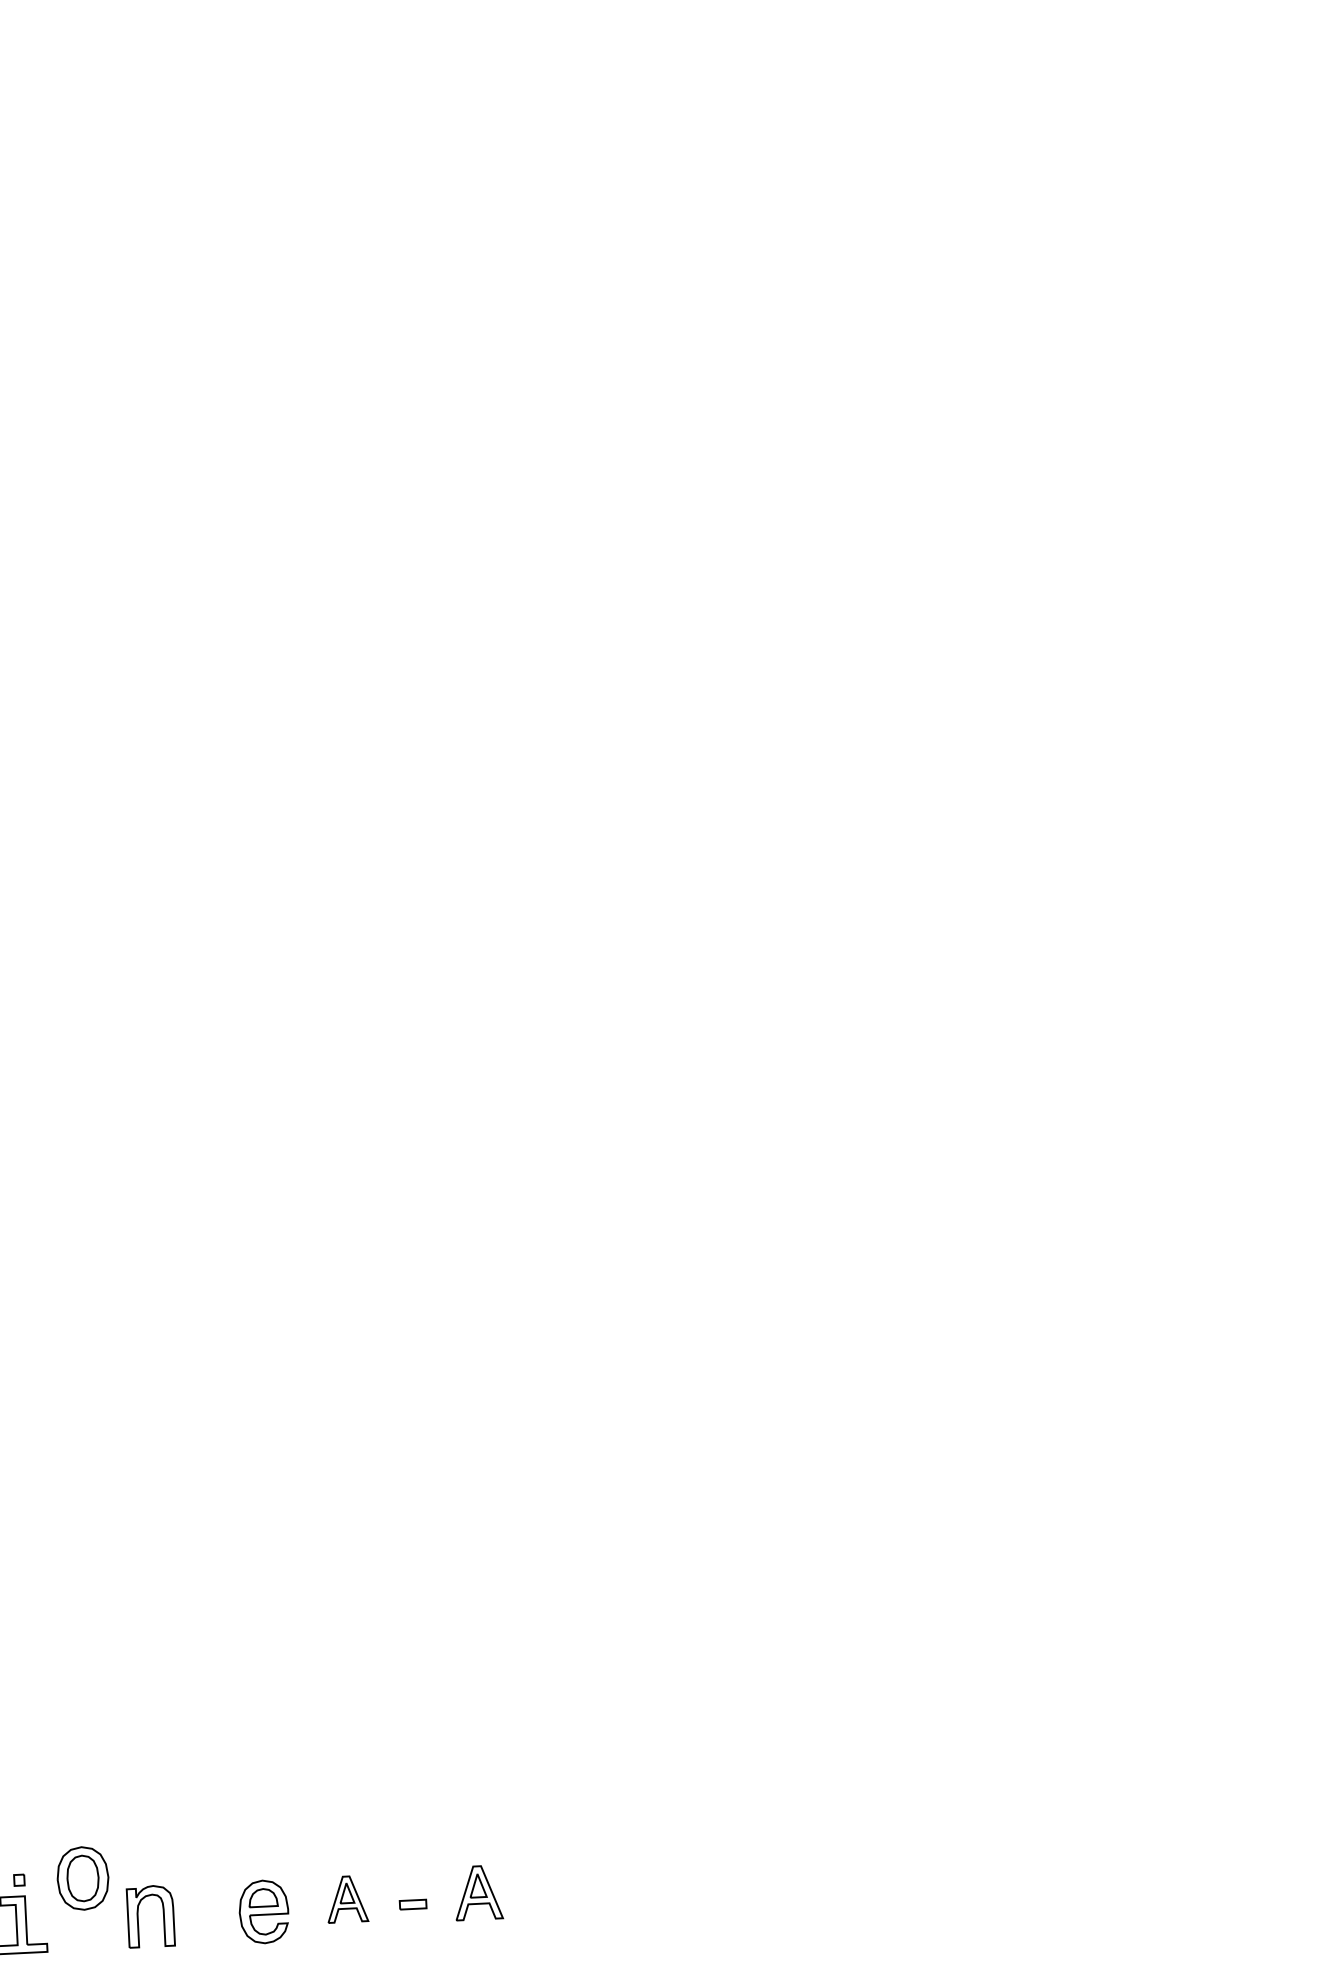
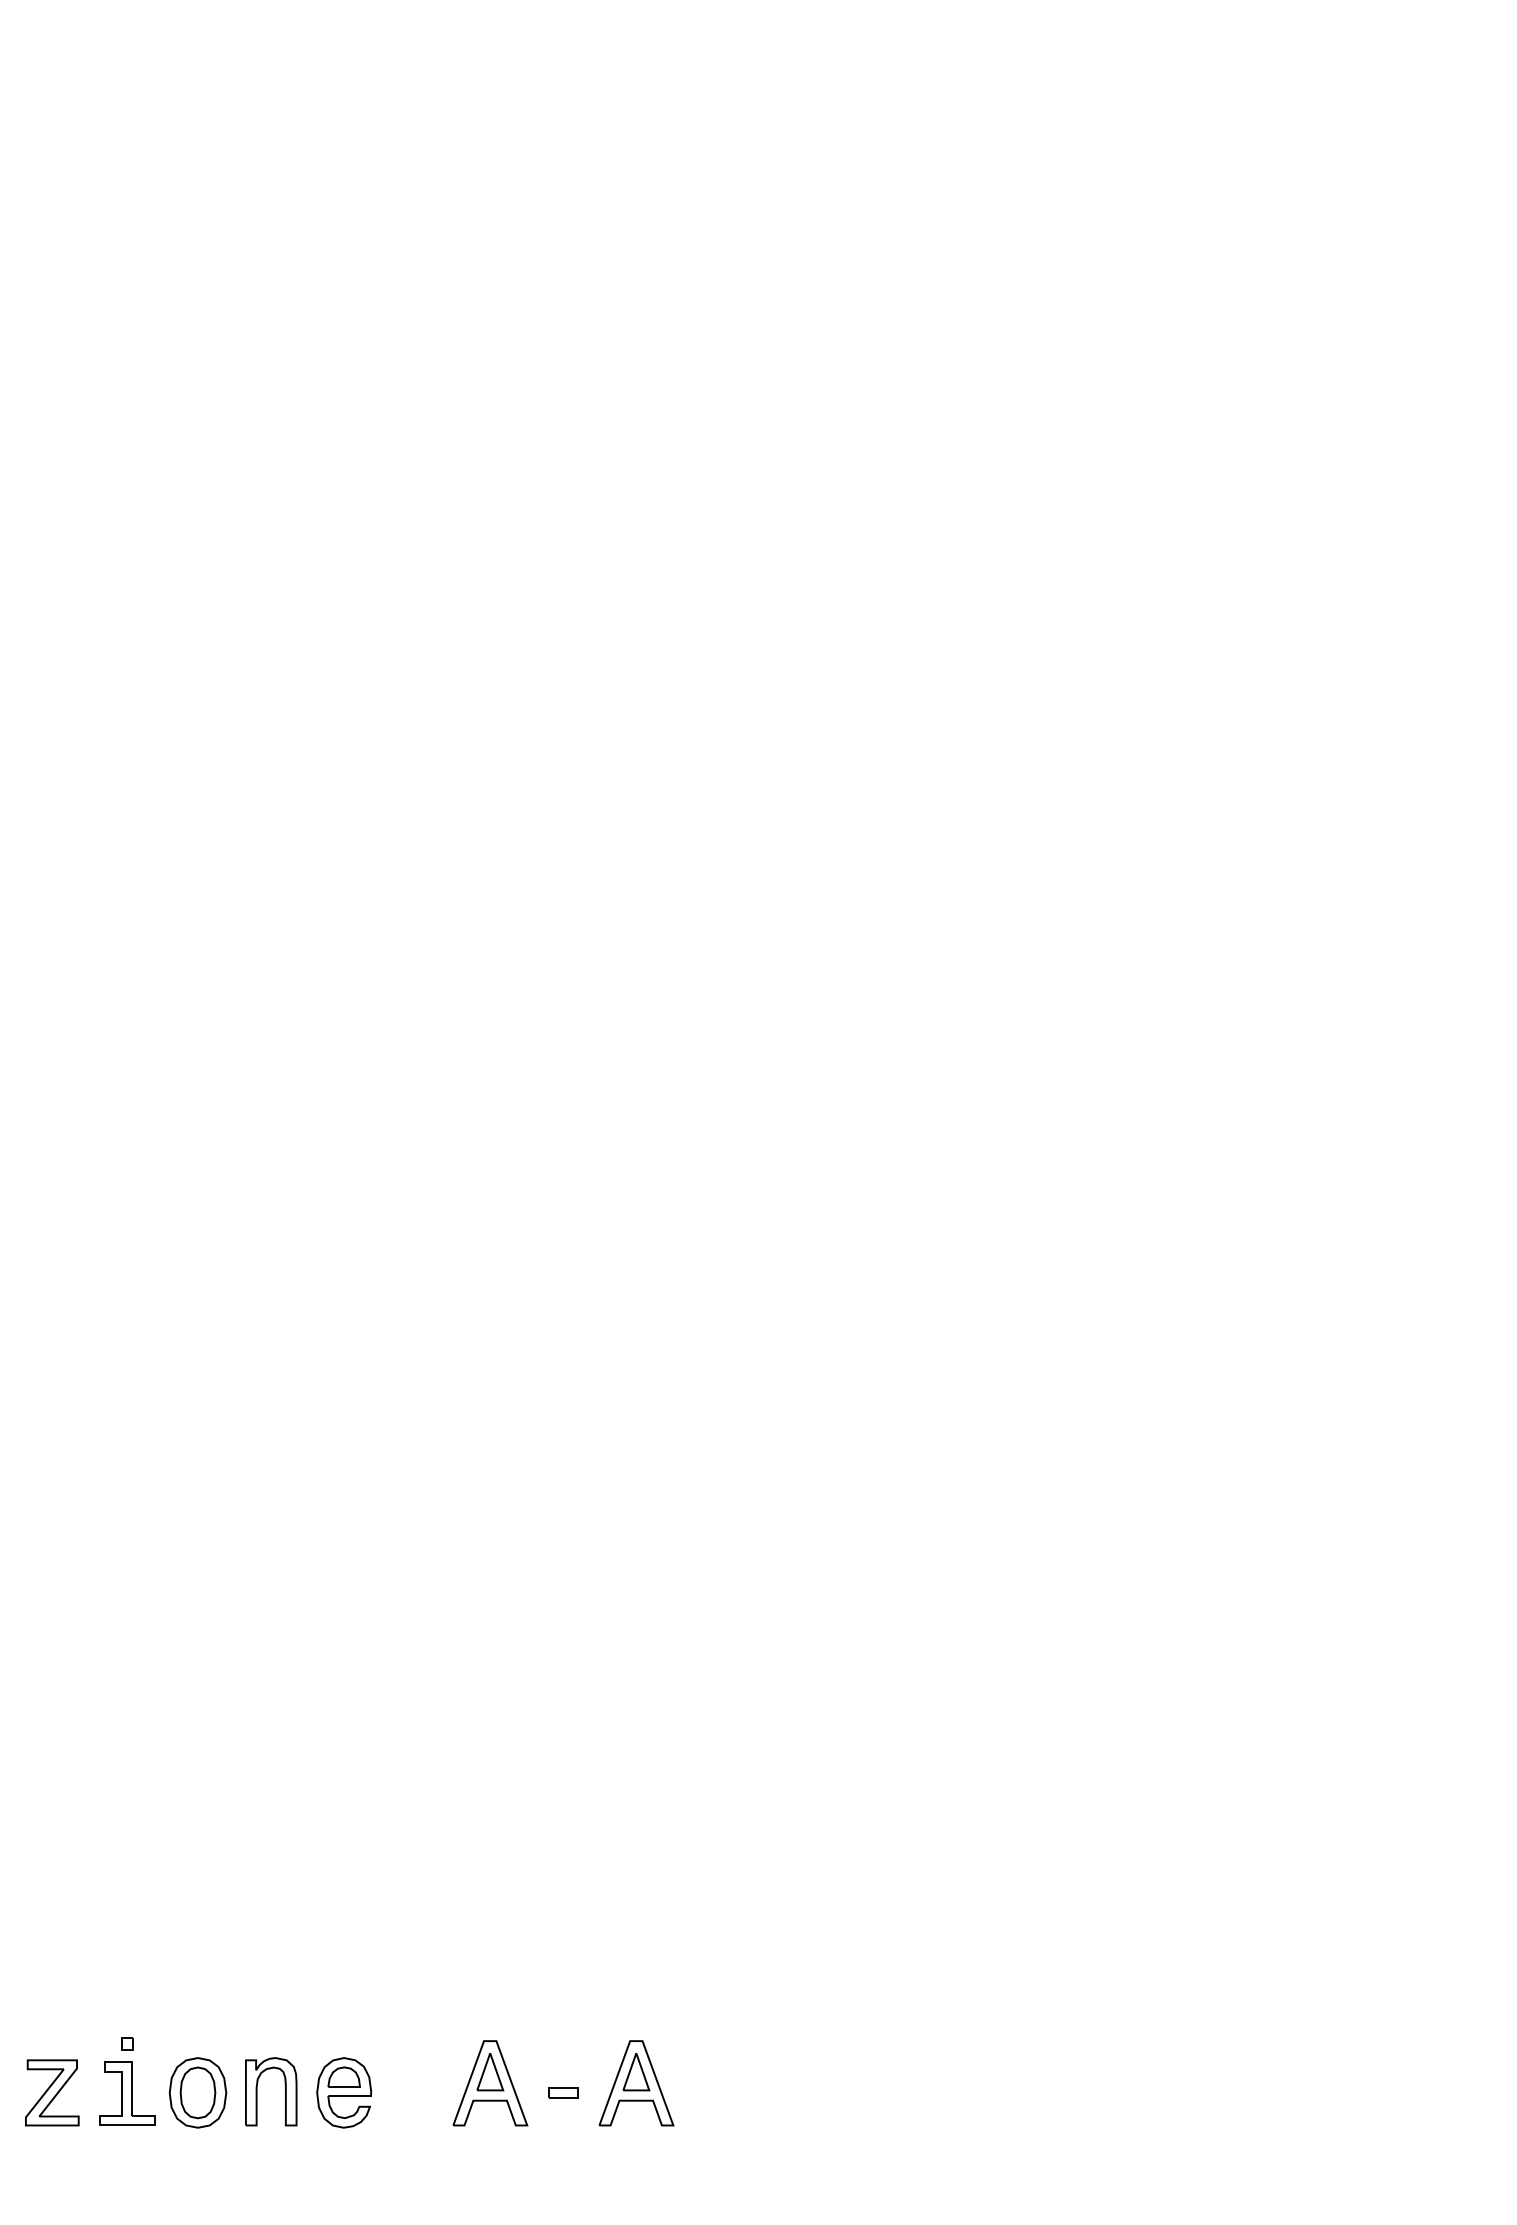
part: (82, 1878) -> (197, 2092), moved
part: (478, 1893) -> (636, 2083), size x1.43
part: (347, 1899) -> (490, 2083), size x1.67
part: (264, 1911) -> (344, 2092), moved

